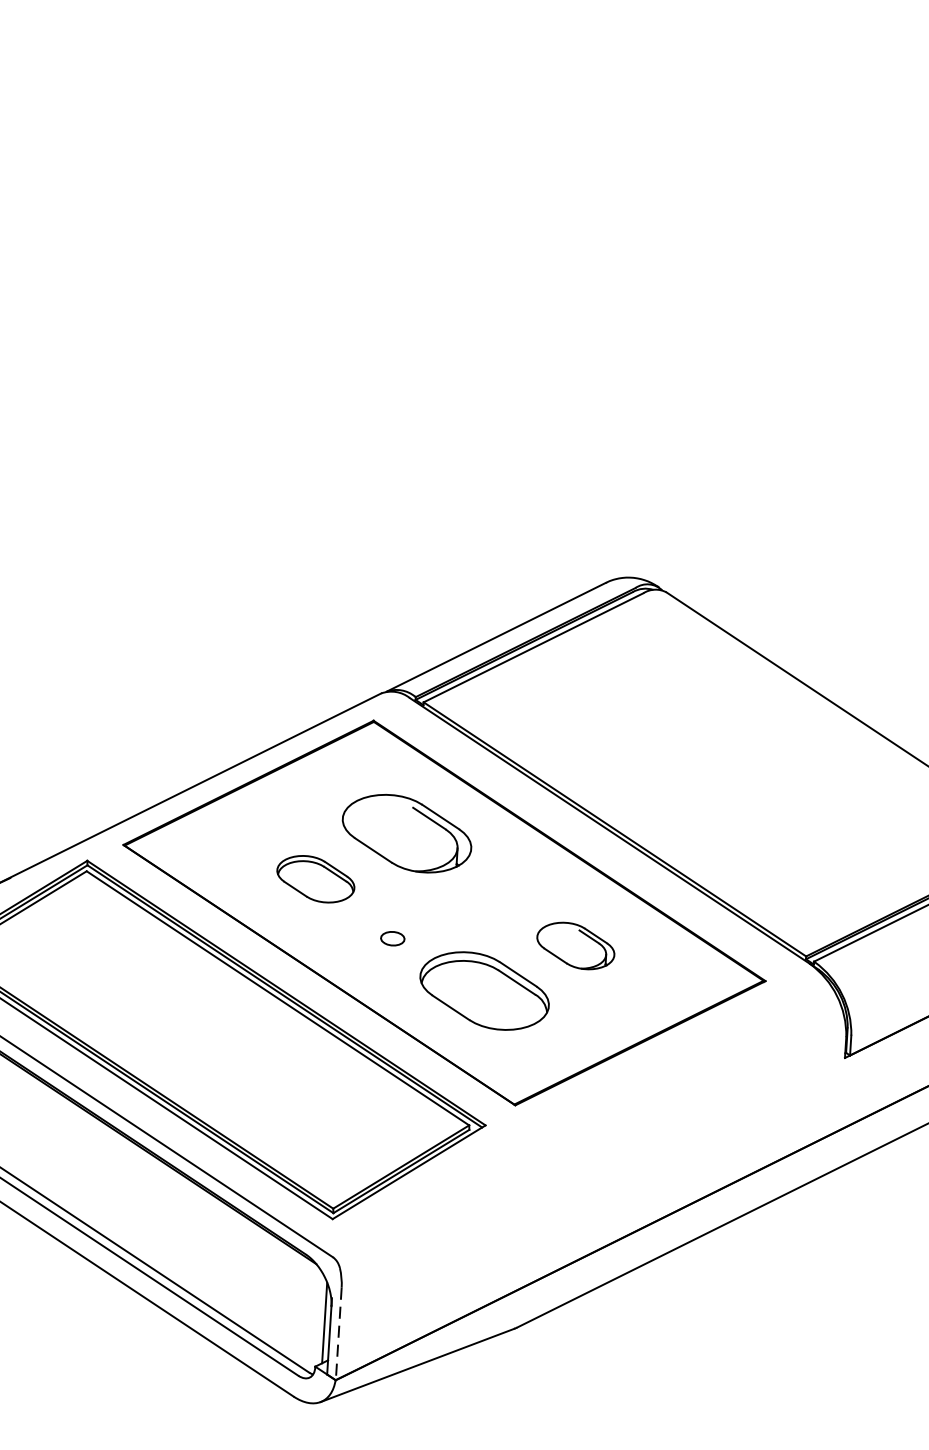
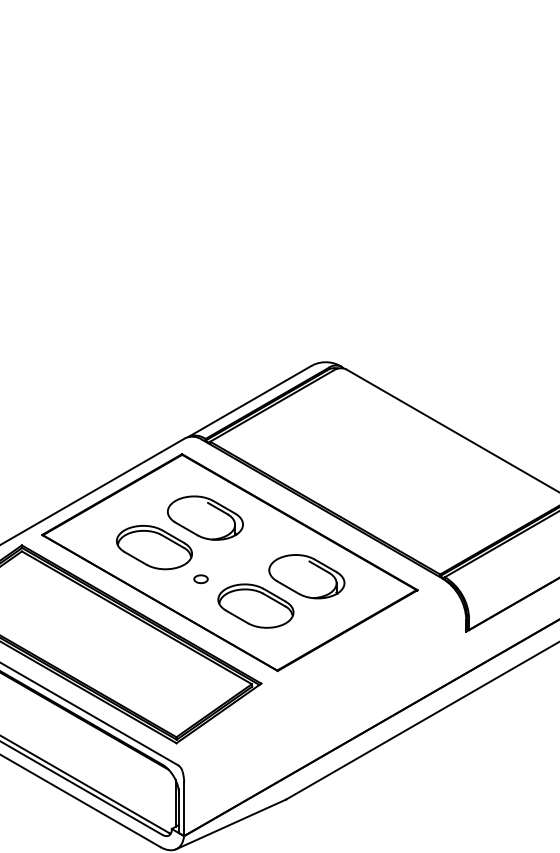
part: (315, 878) -> (154, 547), size x1.67
part: (575, 945) -> (306, 576), size x1.67
line: (339, 1334) -> (184, 809), dashed -> solid

